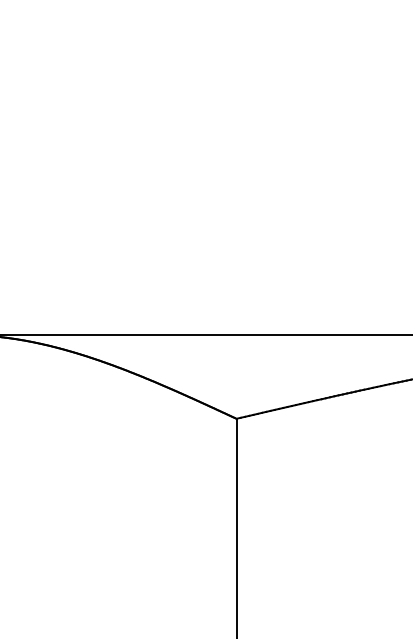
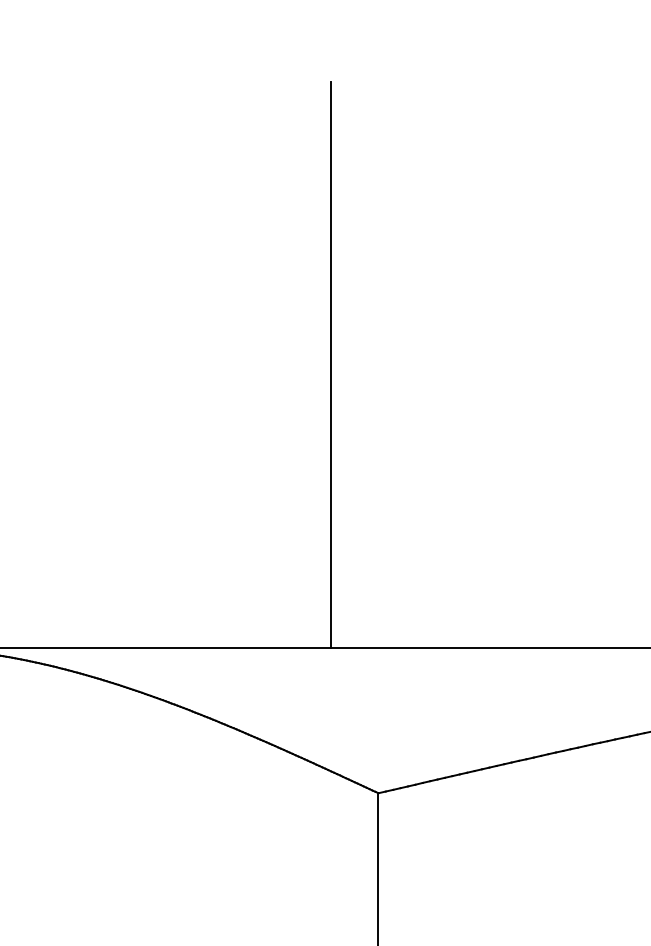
line: (209, 172) -> (331, 365), added

